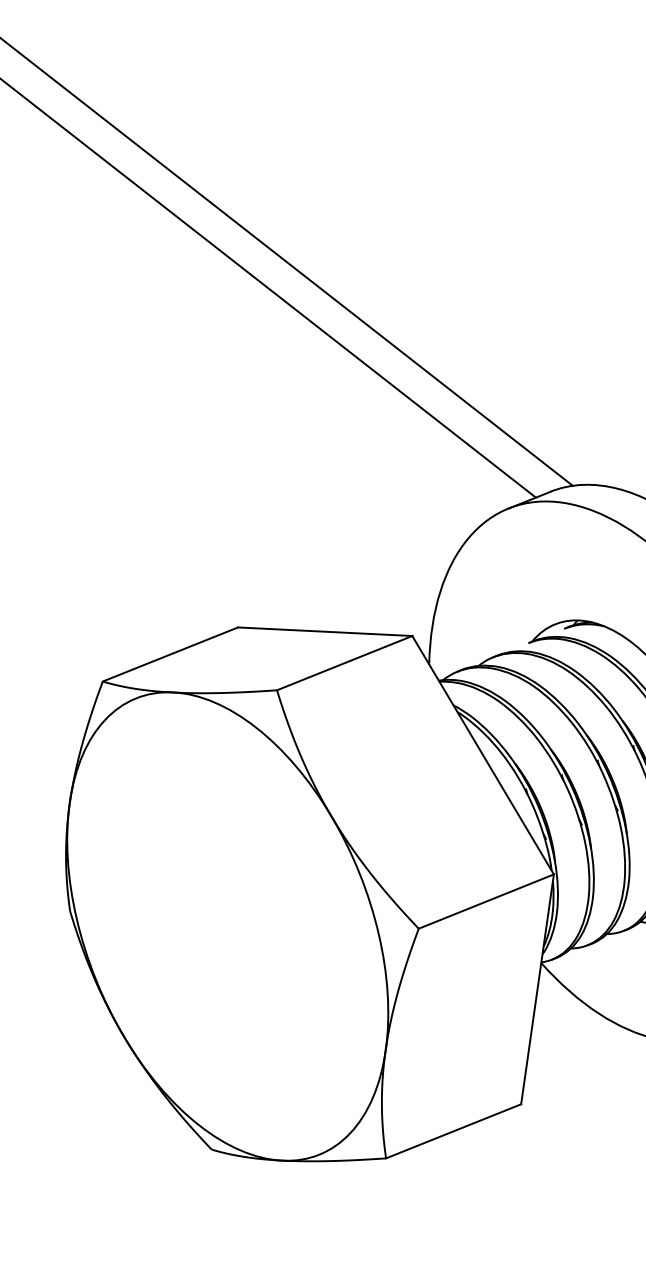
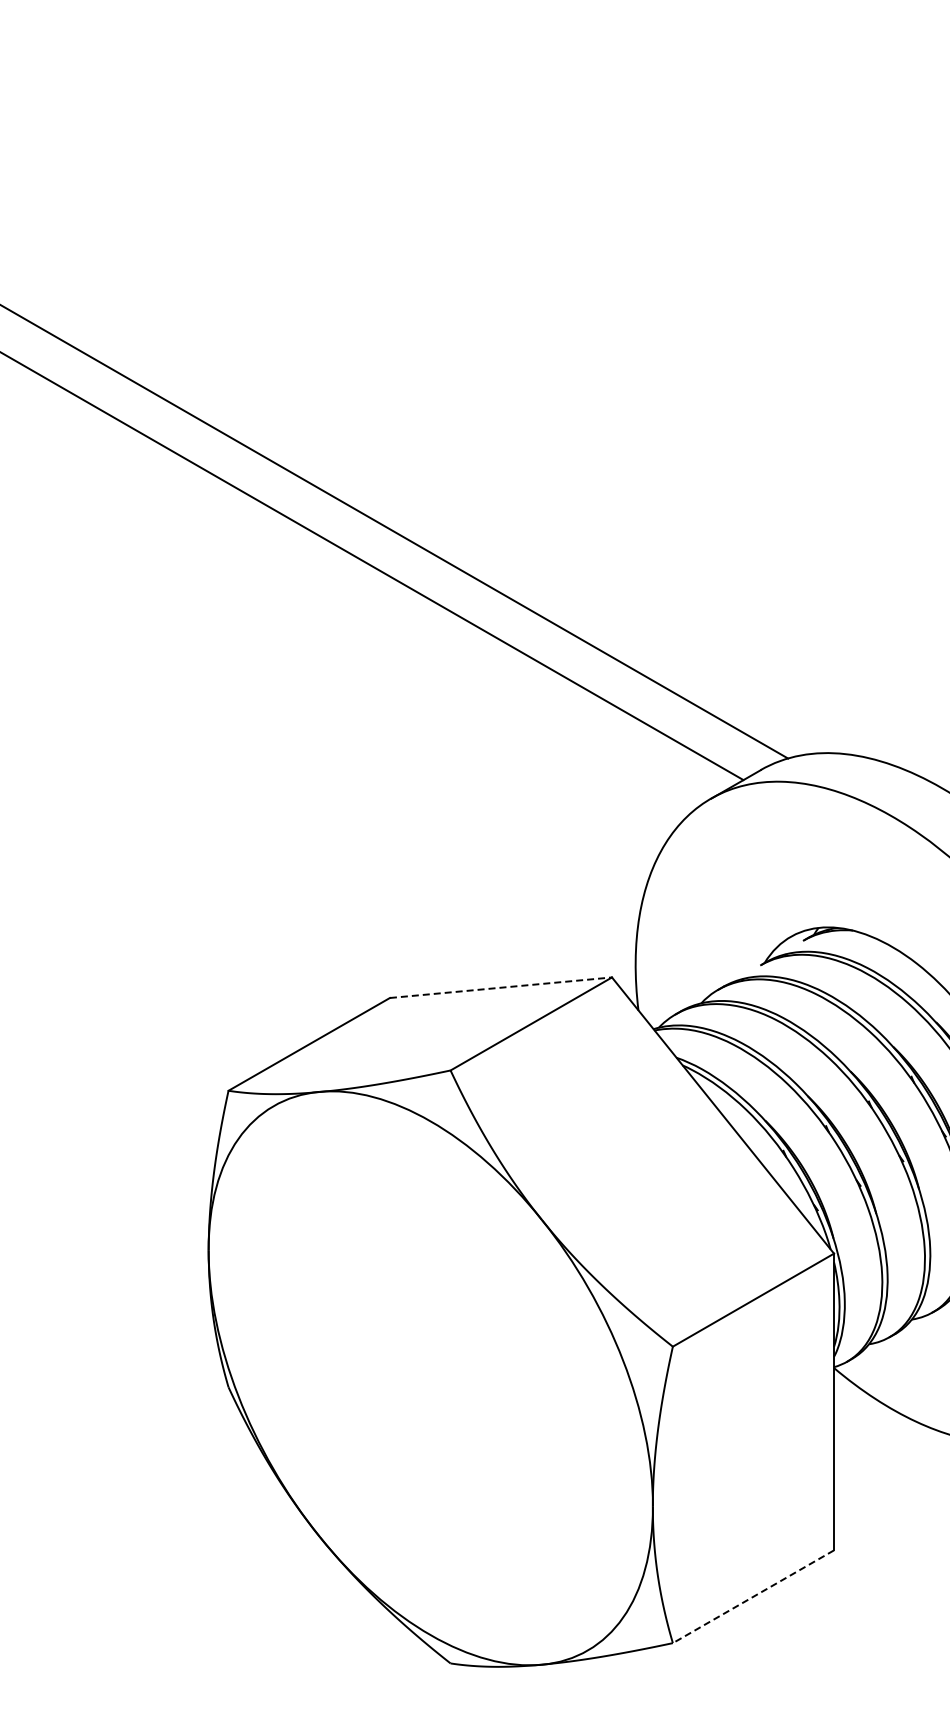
line: (324, 631) -> (500, 987), solid -> dashed
line: (453, 1131) -> (753, 1596), solid -> dashed

